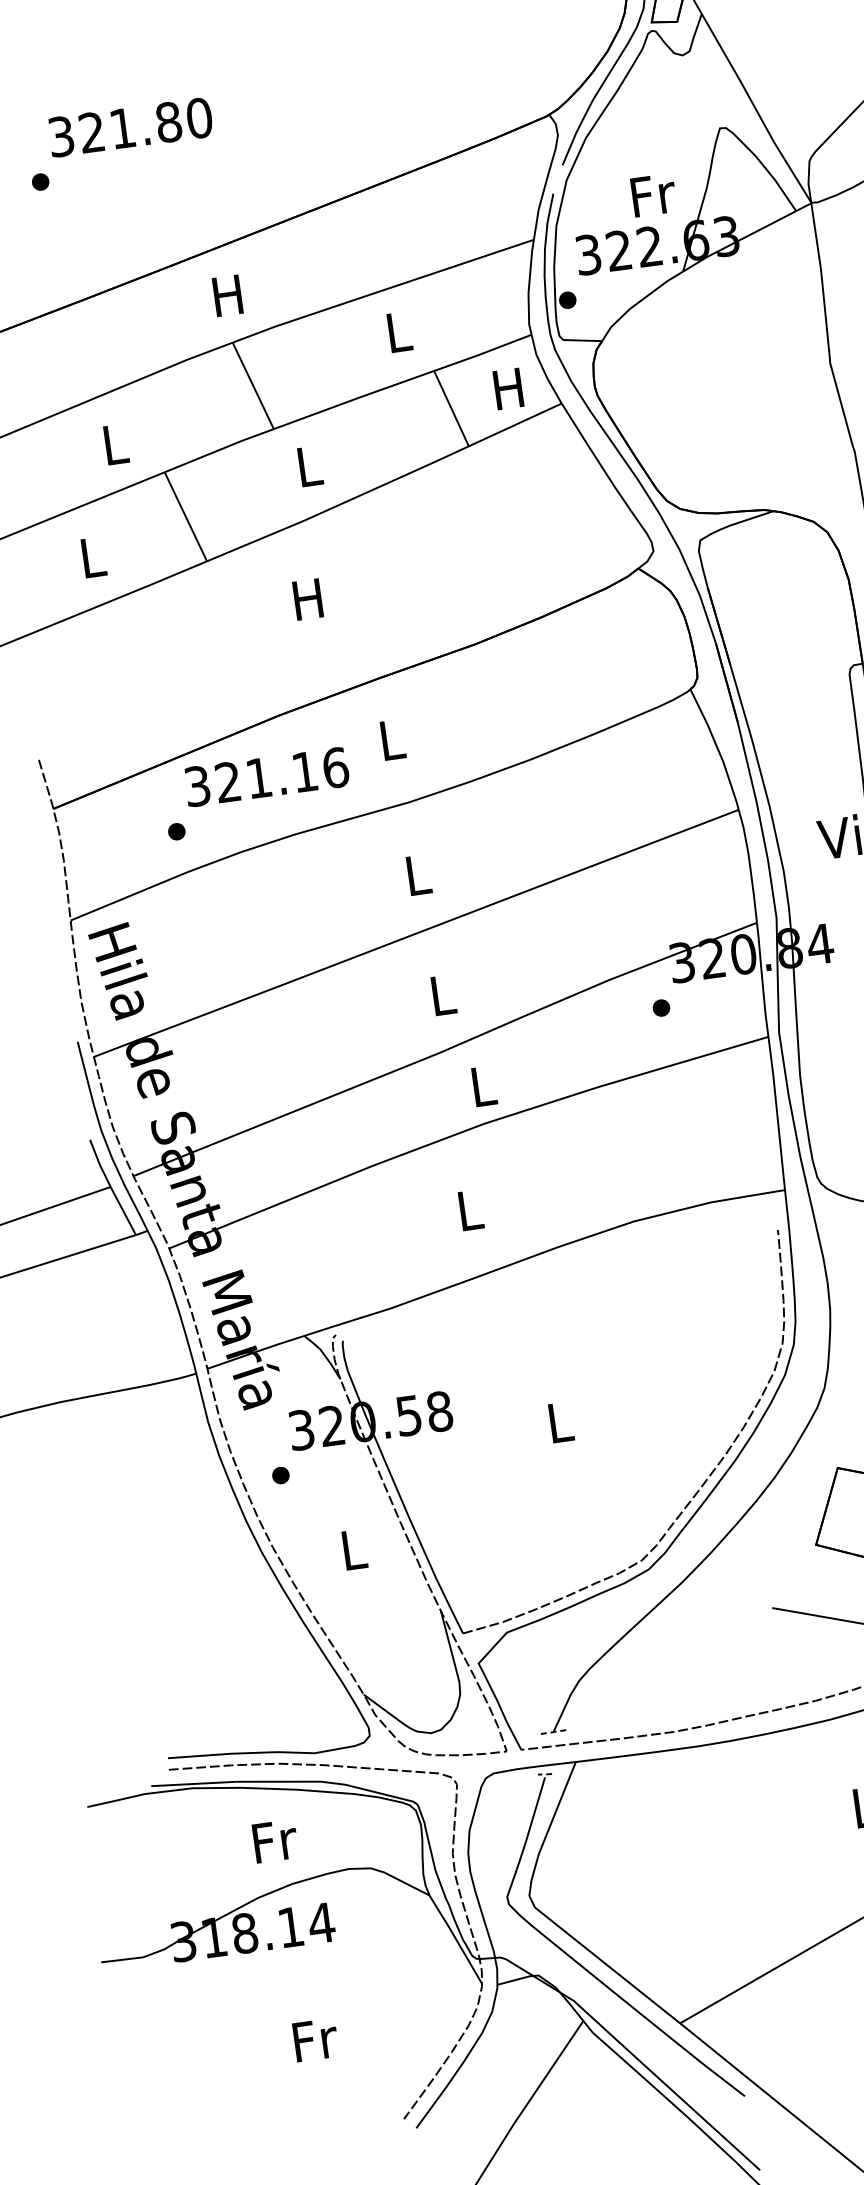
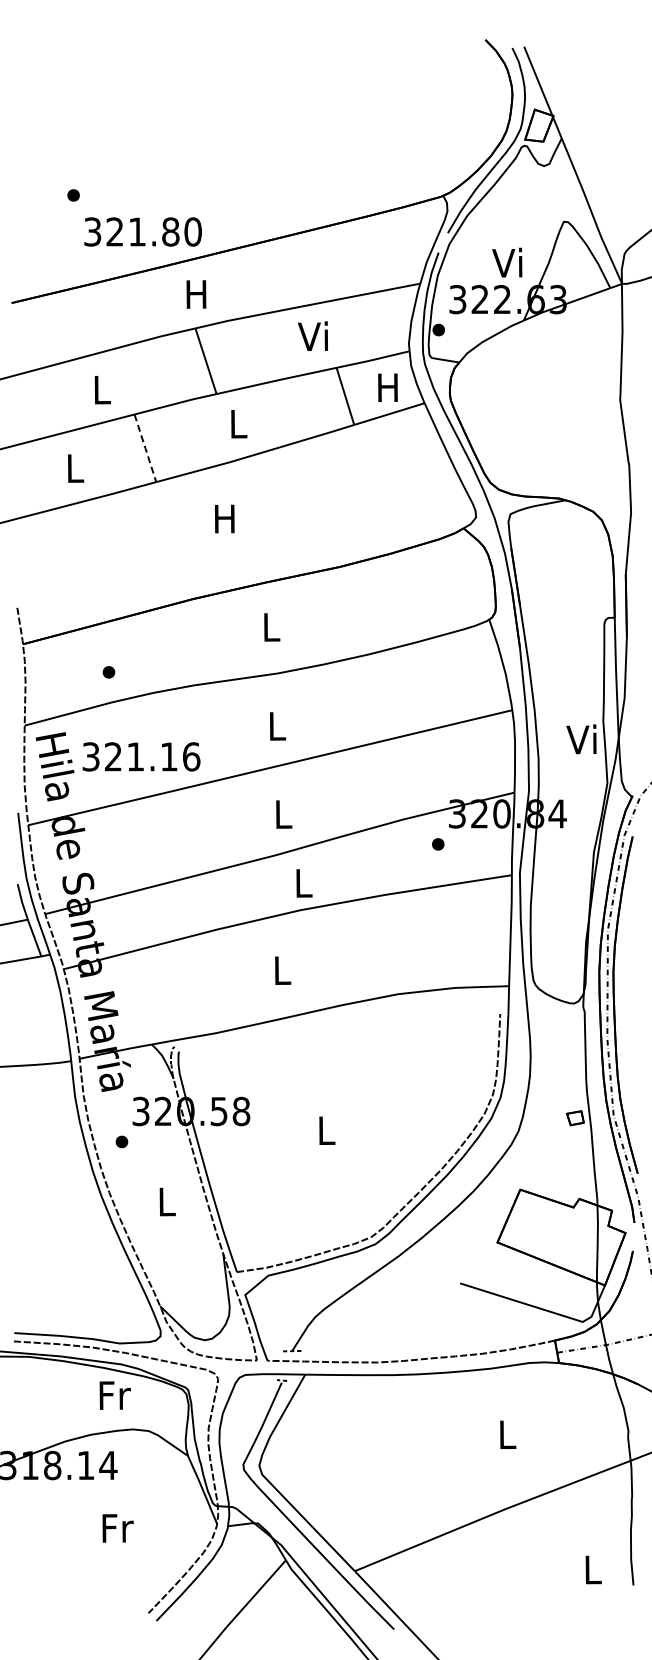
text: (129, 126) -> (142, 231), moved
text: (651, 194) -> (508, 262), Fr -> Vi
text: (395, 330) -> (312, 335), L -> Vi
line: (185, 517) -> (145, 448), solid -> dashed
text: (266, 776) -> (141, 756), moved
text: (274, 1841) -> (114, 1395), moved
text: (315, 2040) -> (117, 1528), moved

